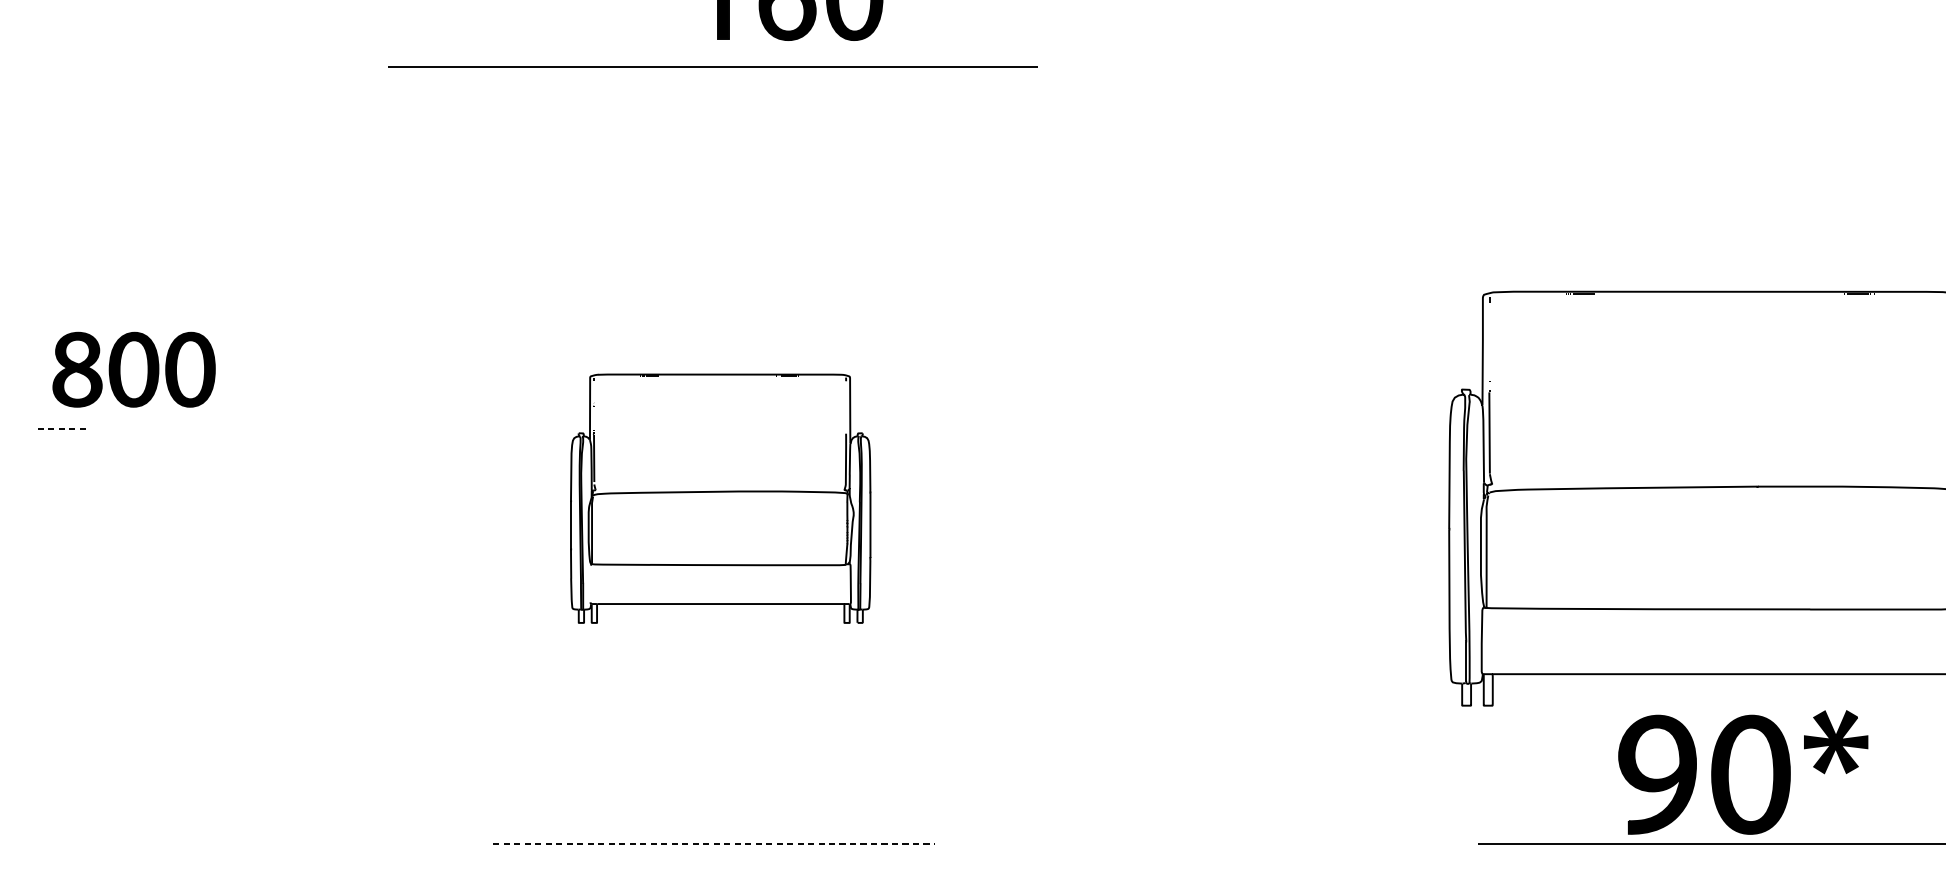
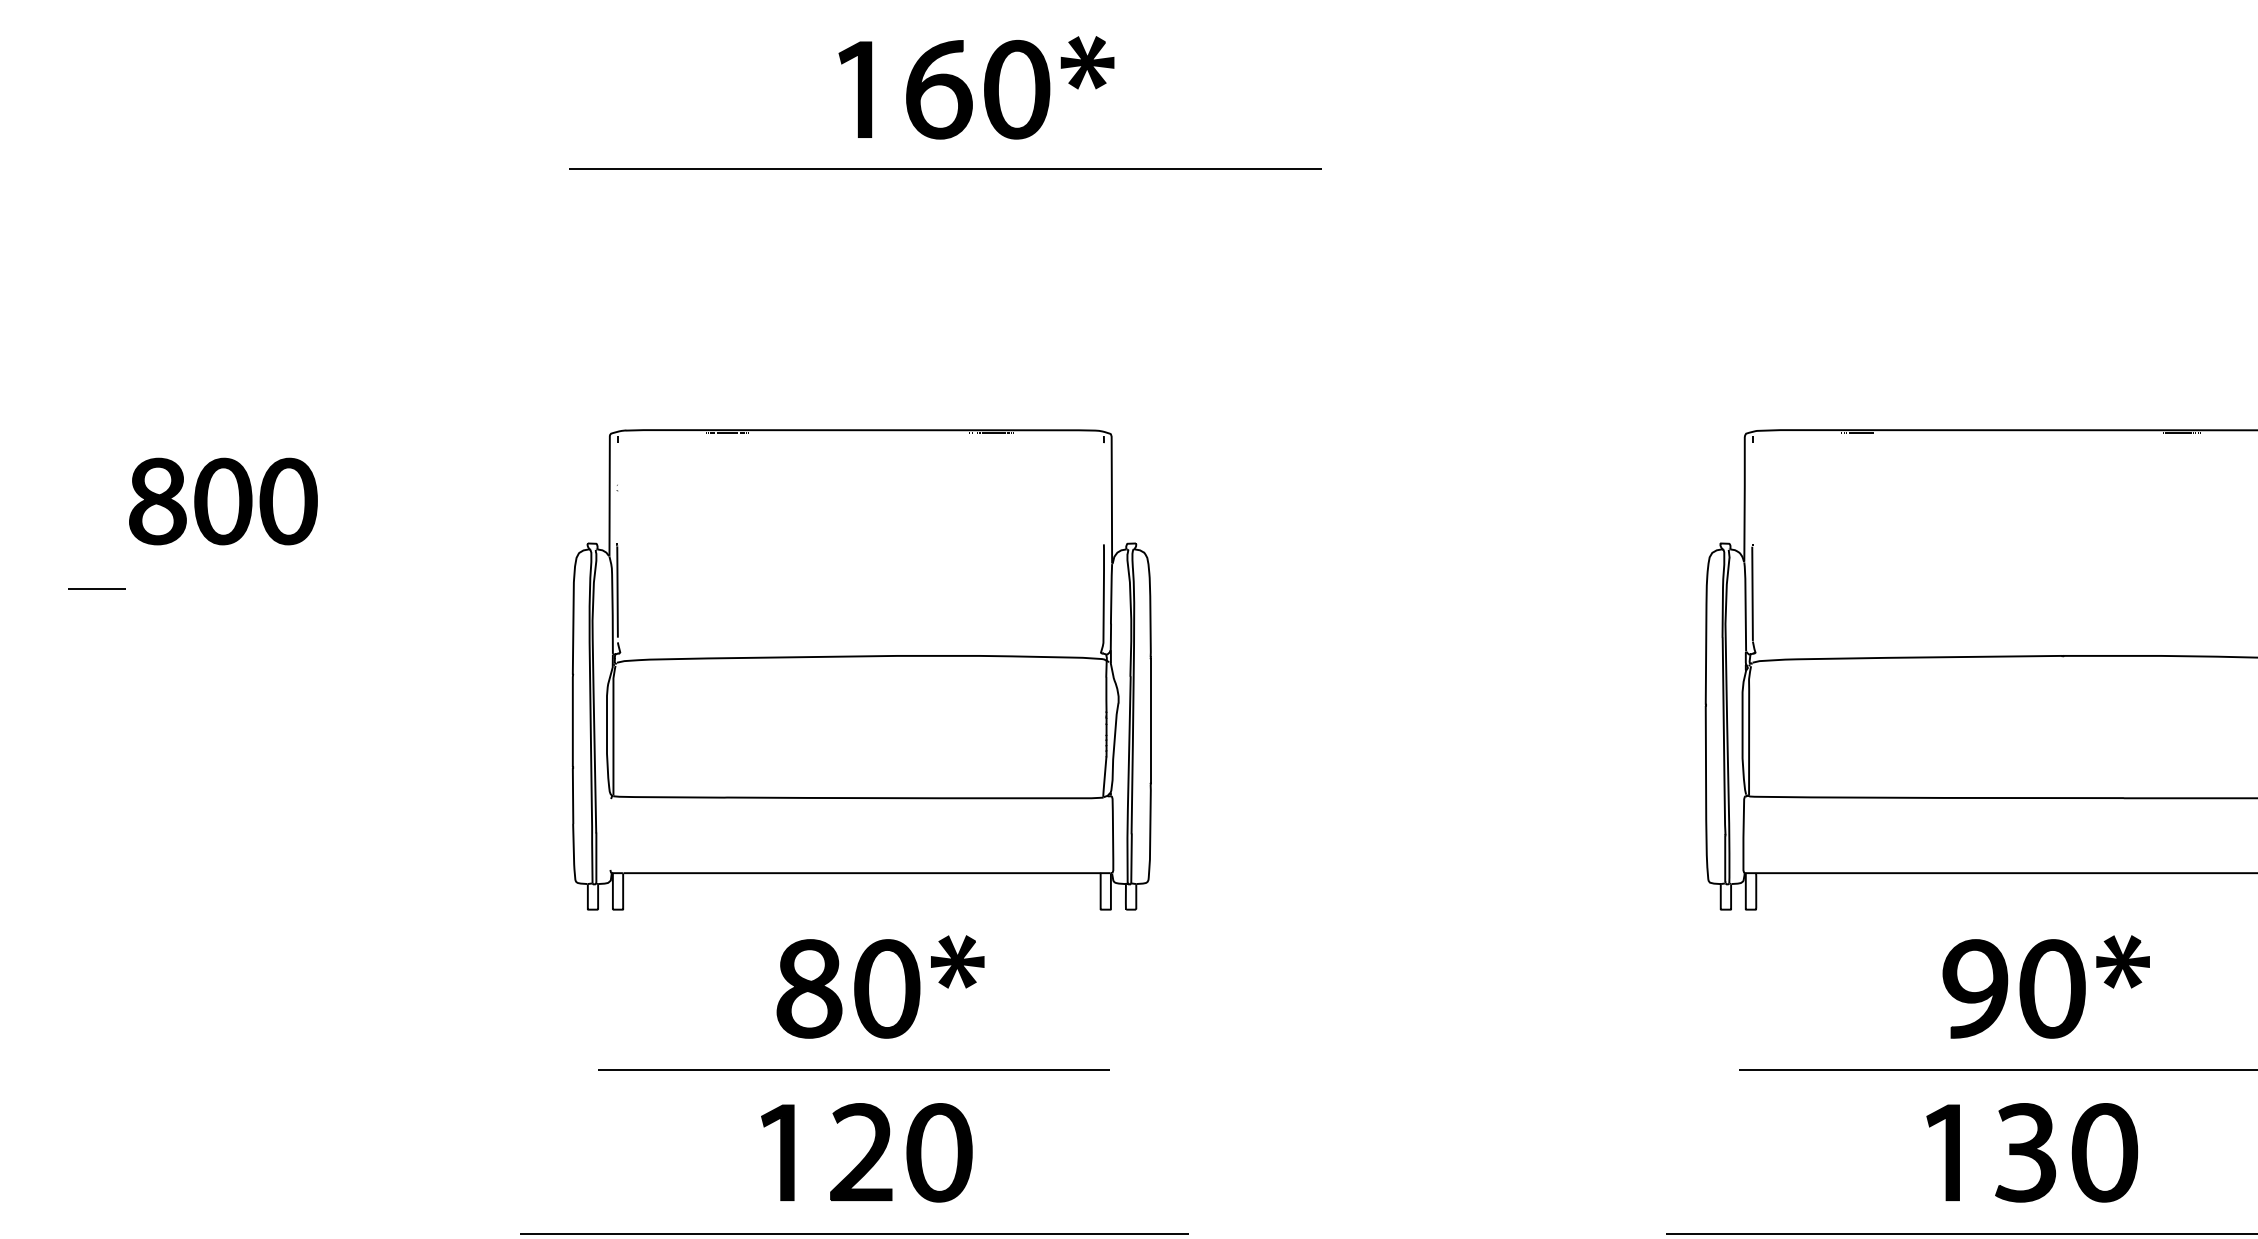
line: (713, 65) -> (945, 168), moved
part: (134, 369) -> (223, 501), moved
line: (59, 428) -> (96, 588), dashed -> solid
part: (720, 498) -> (861, 669), size x1.67
part: (736, 772) -> (880, 986), added
part: (1742, 772) -> (2045, 986), size x0.71
line: (714, 844) -> (854, 1070), dashed -> solid

